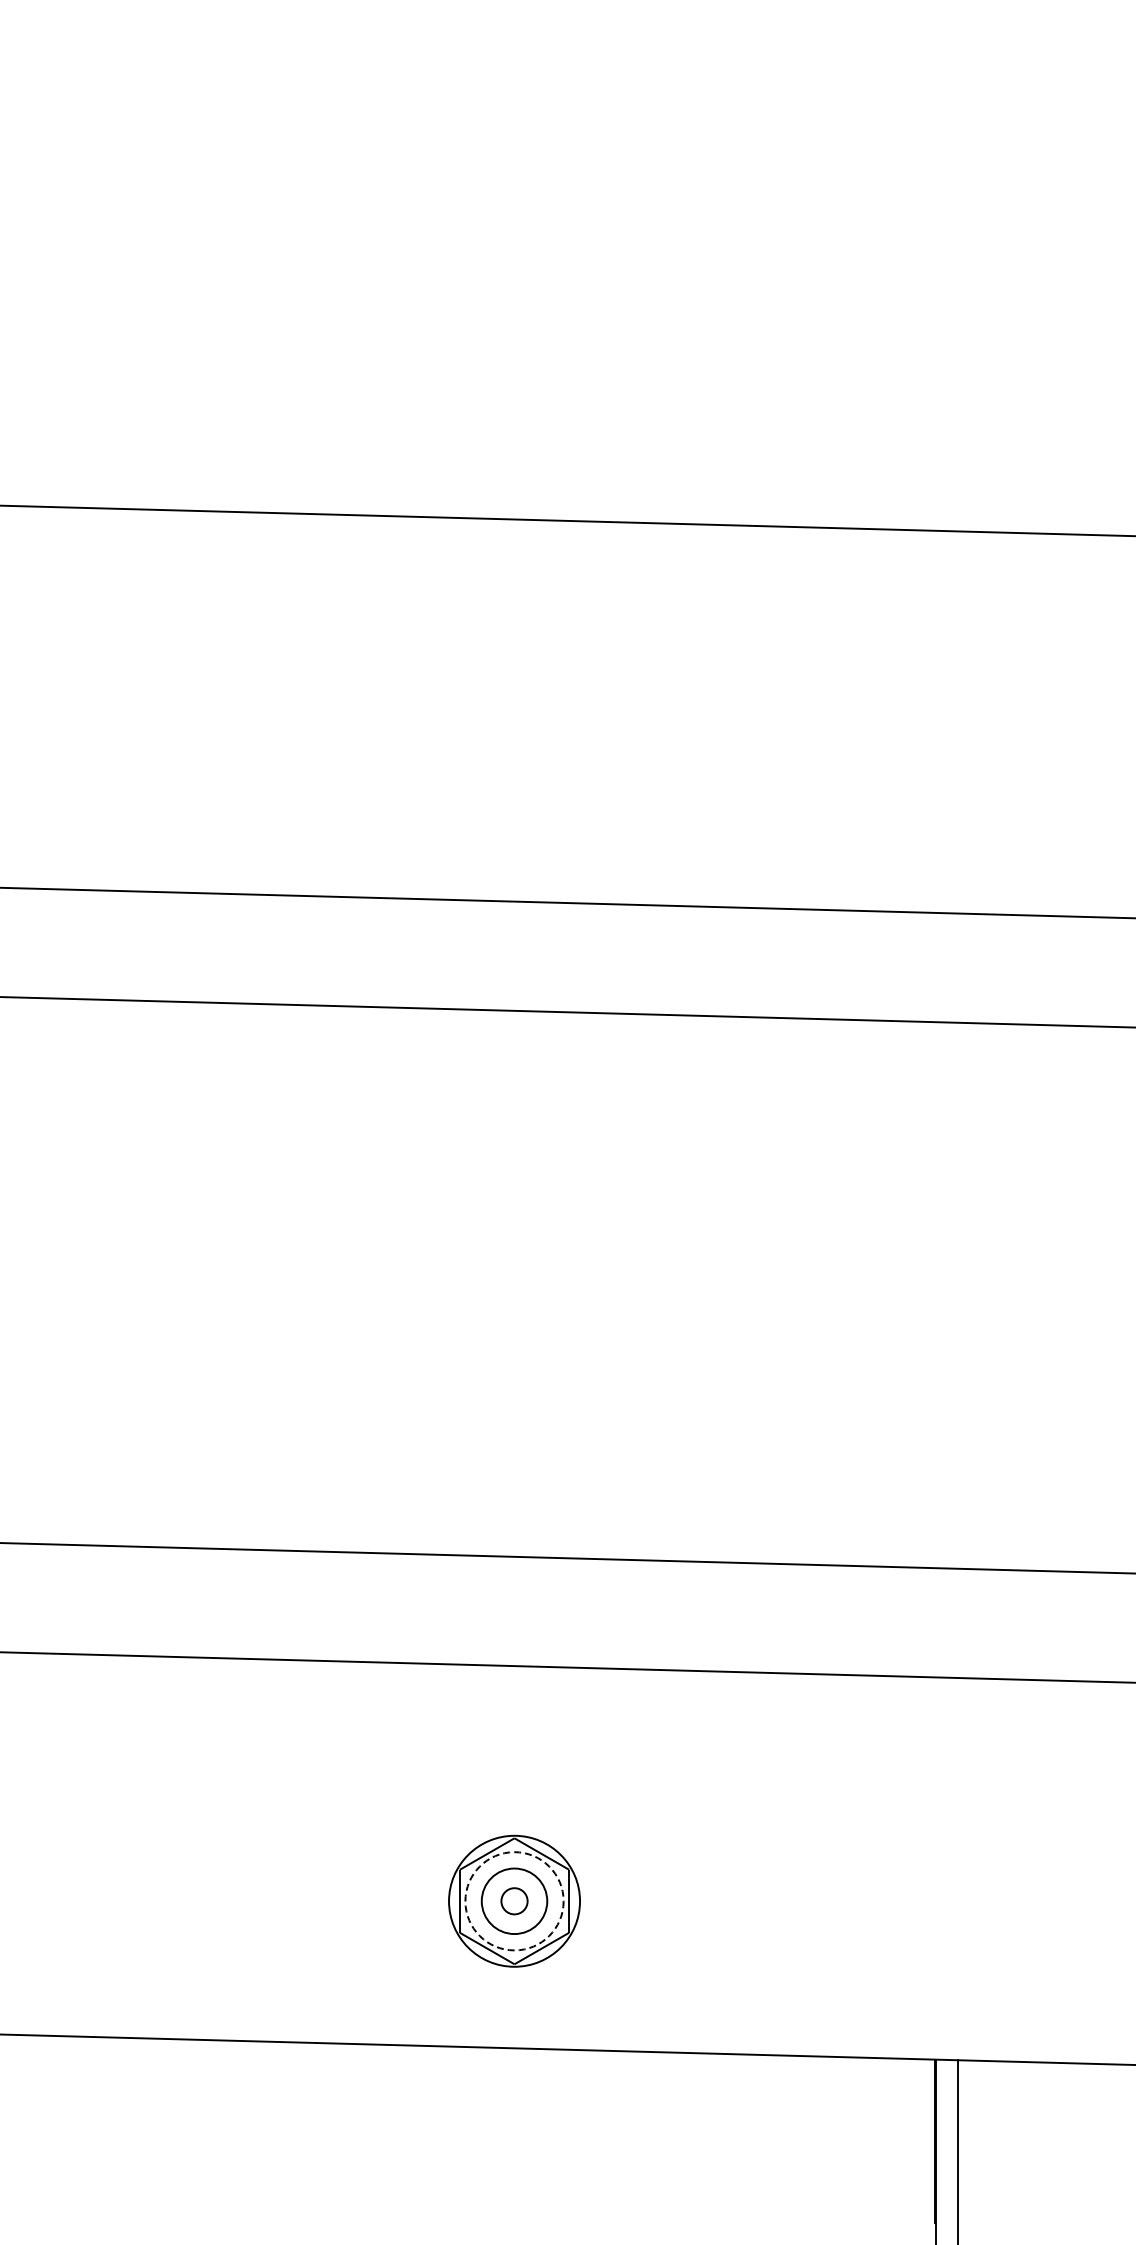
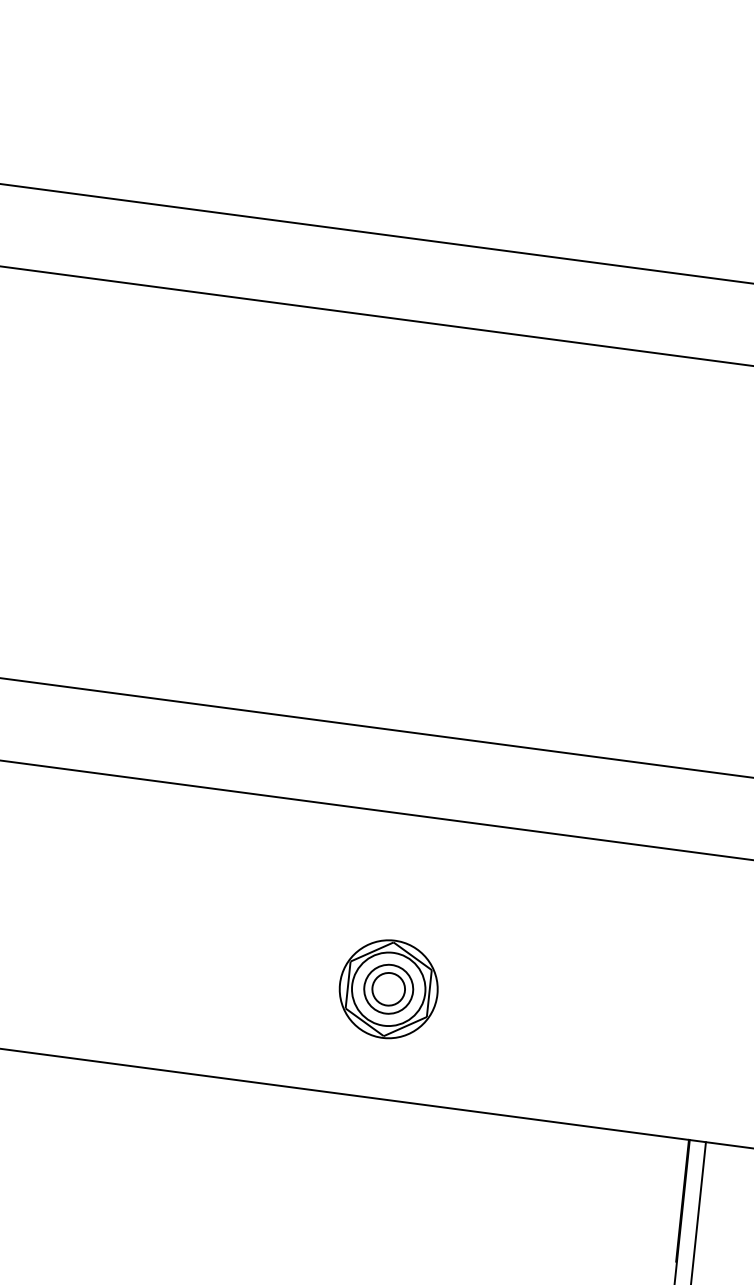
circle: (514, 1901) -> (388, 989), dashed -> solid
circle: (514, 1901) -> (388, 989), size x1.67

